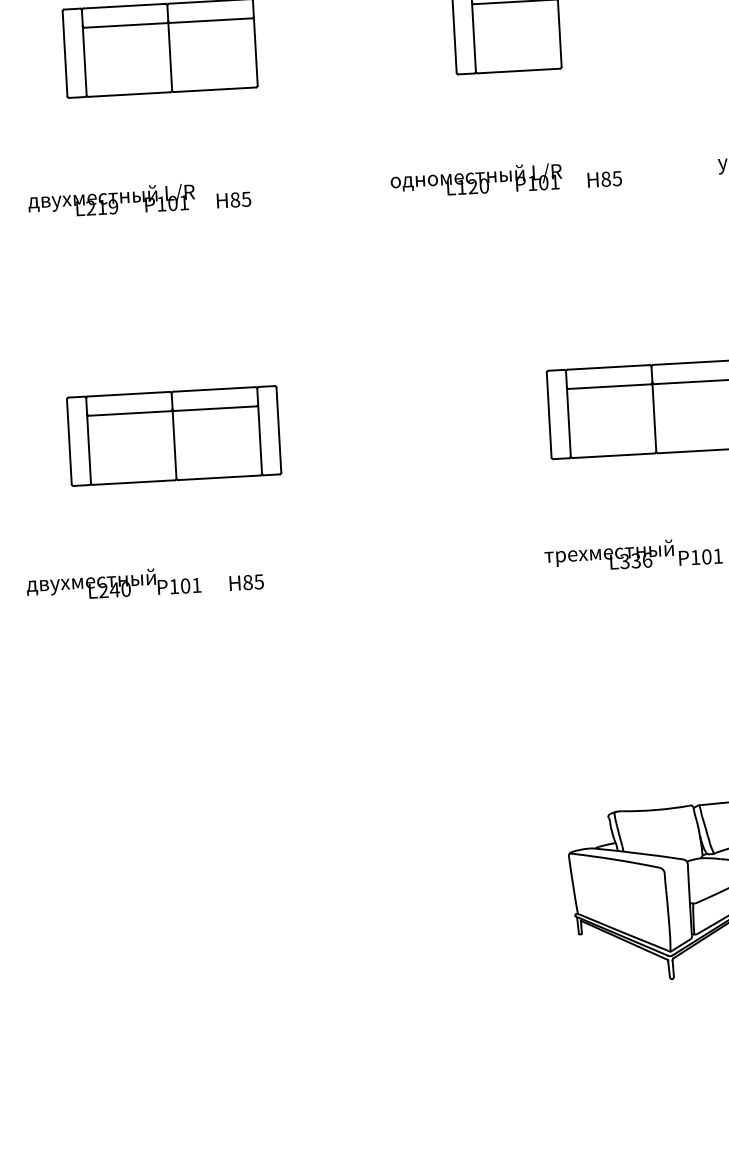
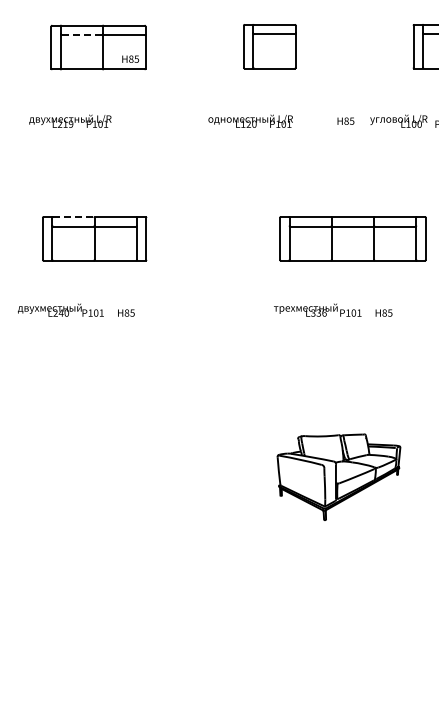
line: (126, 25) -> (82, 35), solid -> dashed
text: (603, 177) -> (345, 120), moved
text: (233, 198) -> (130, 58), moved
line: (130, 395) -> (74, 217), solid -> dashed

